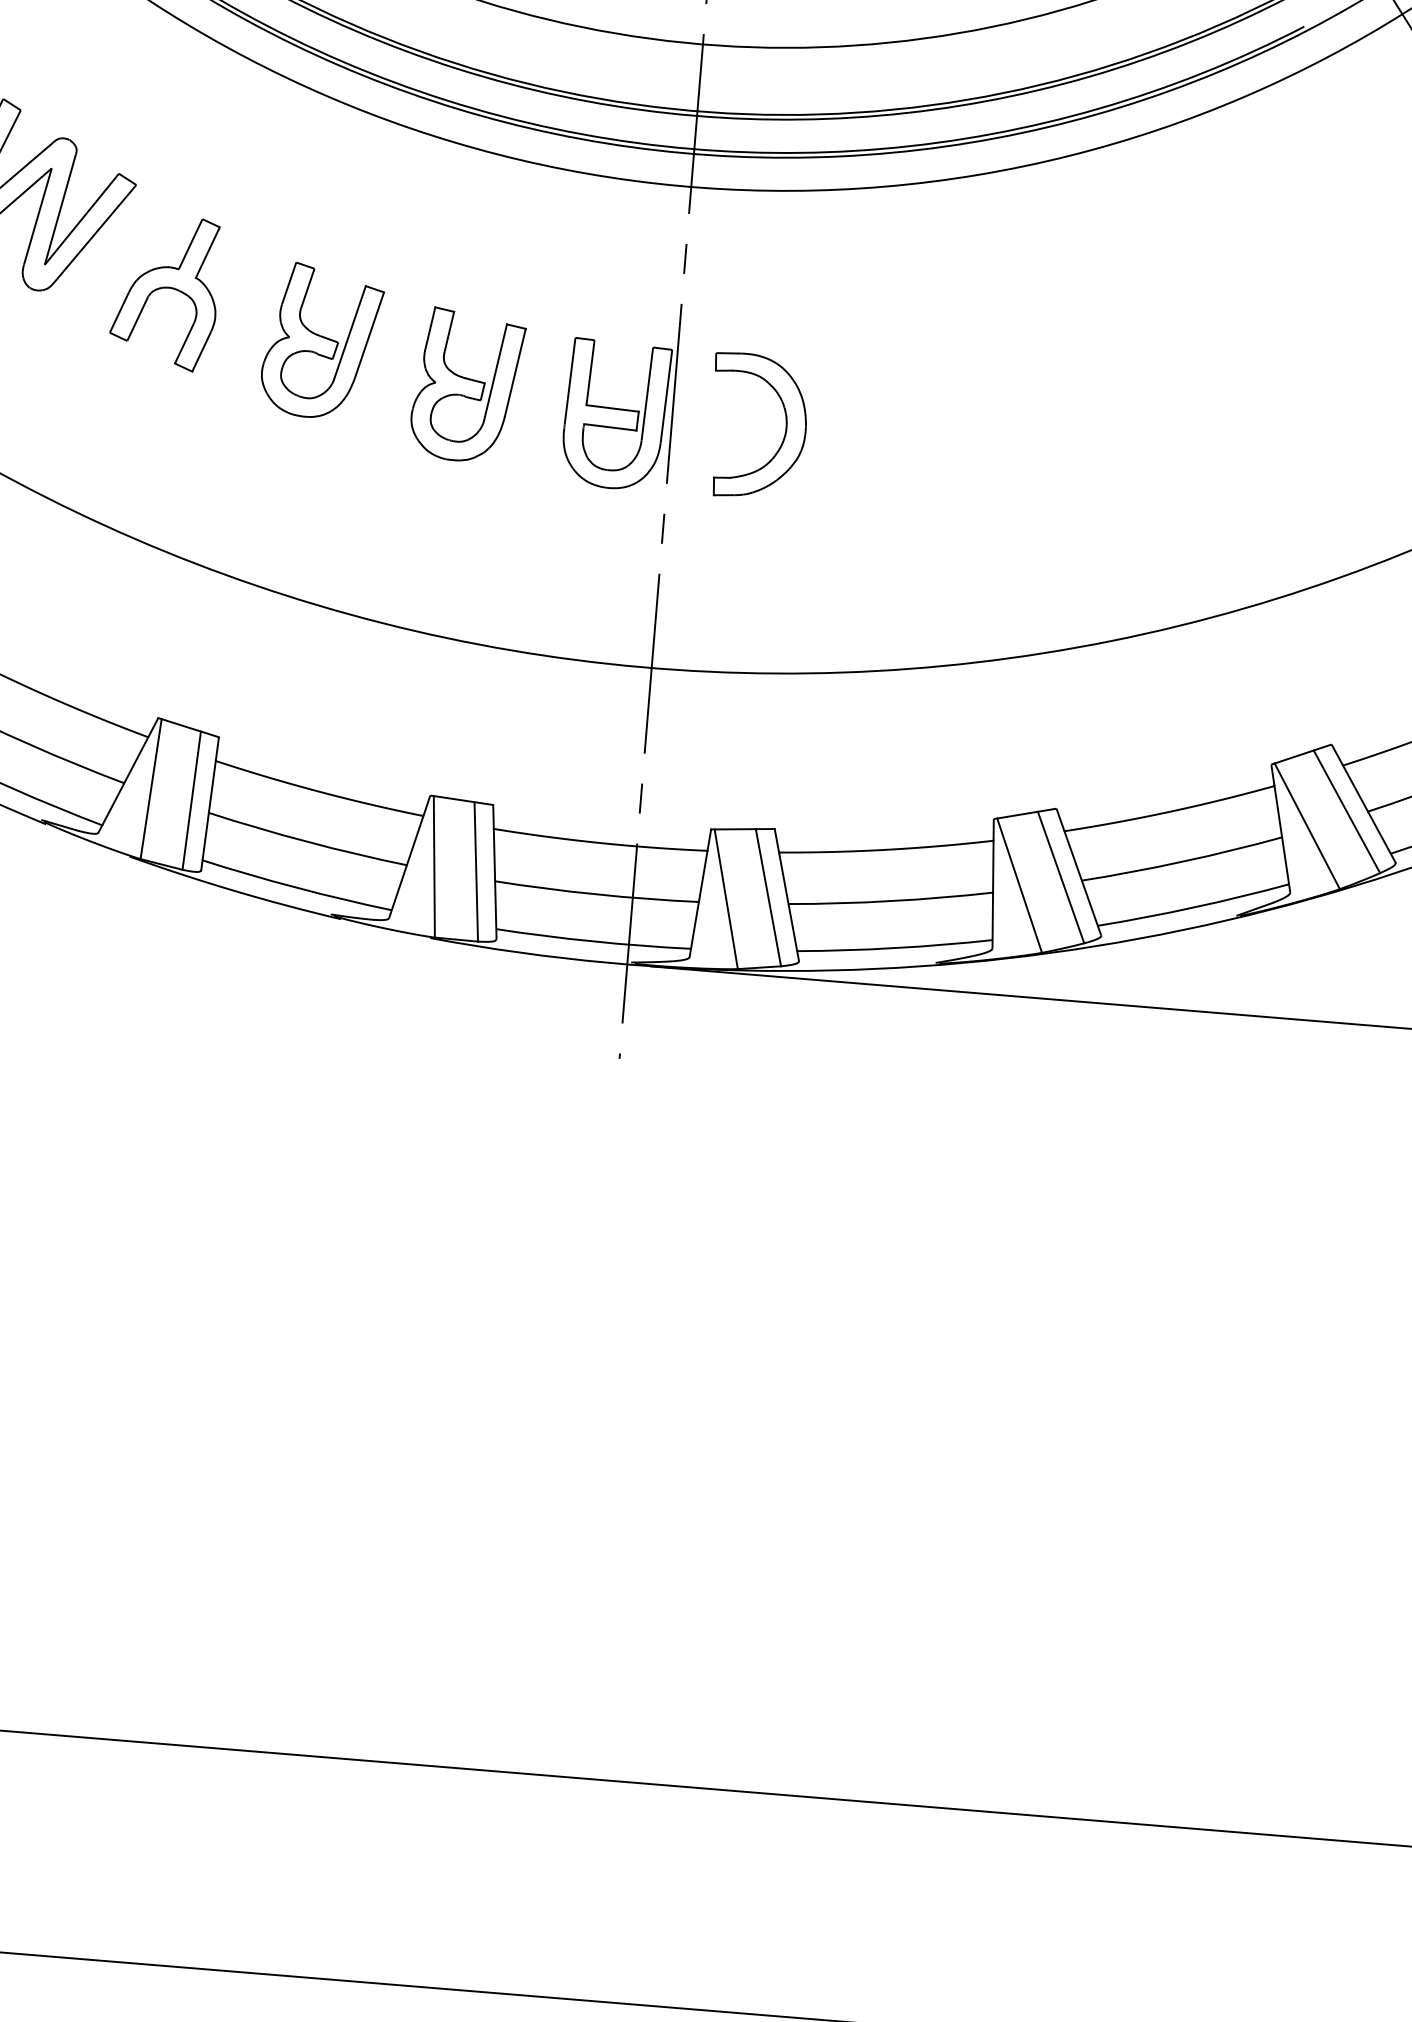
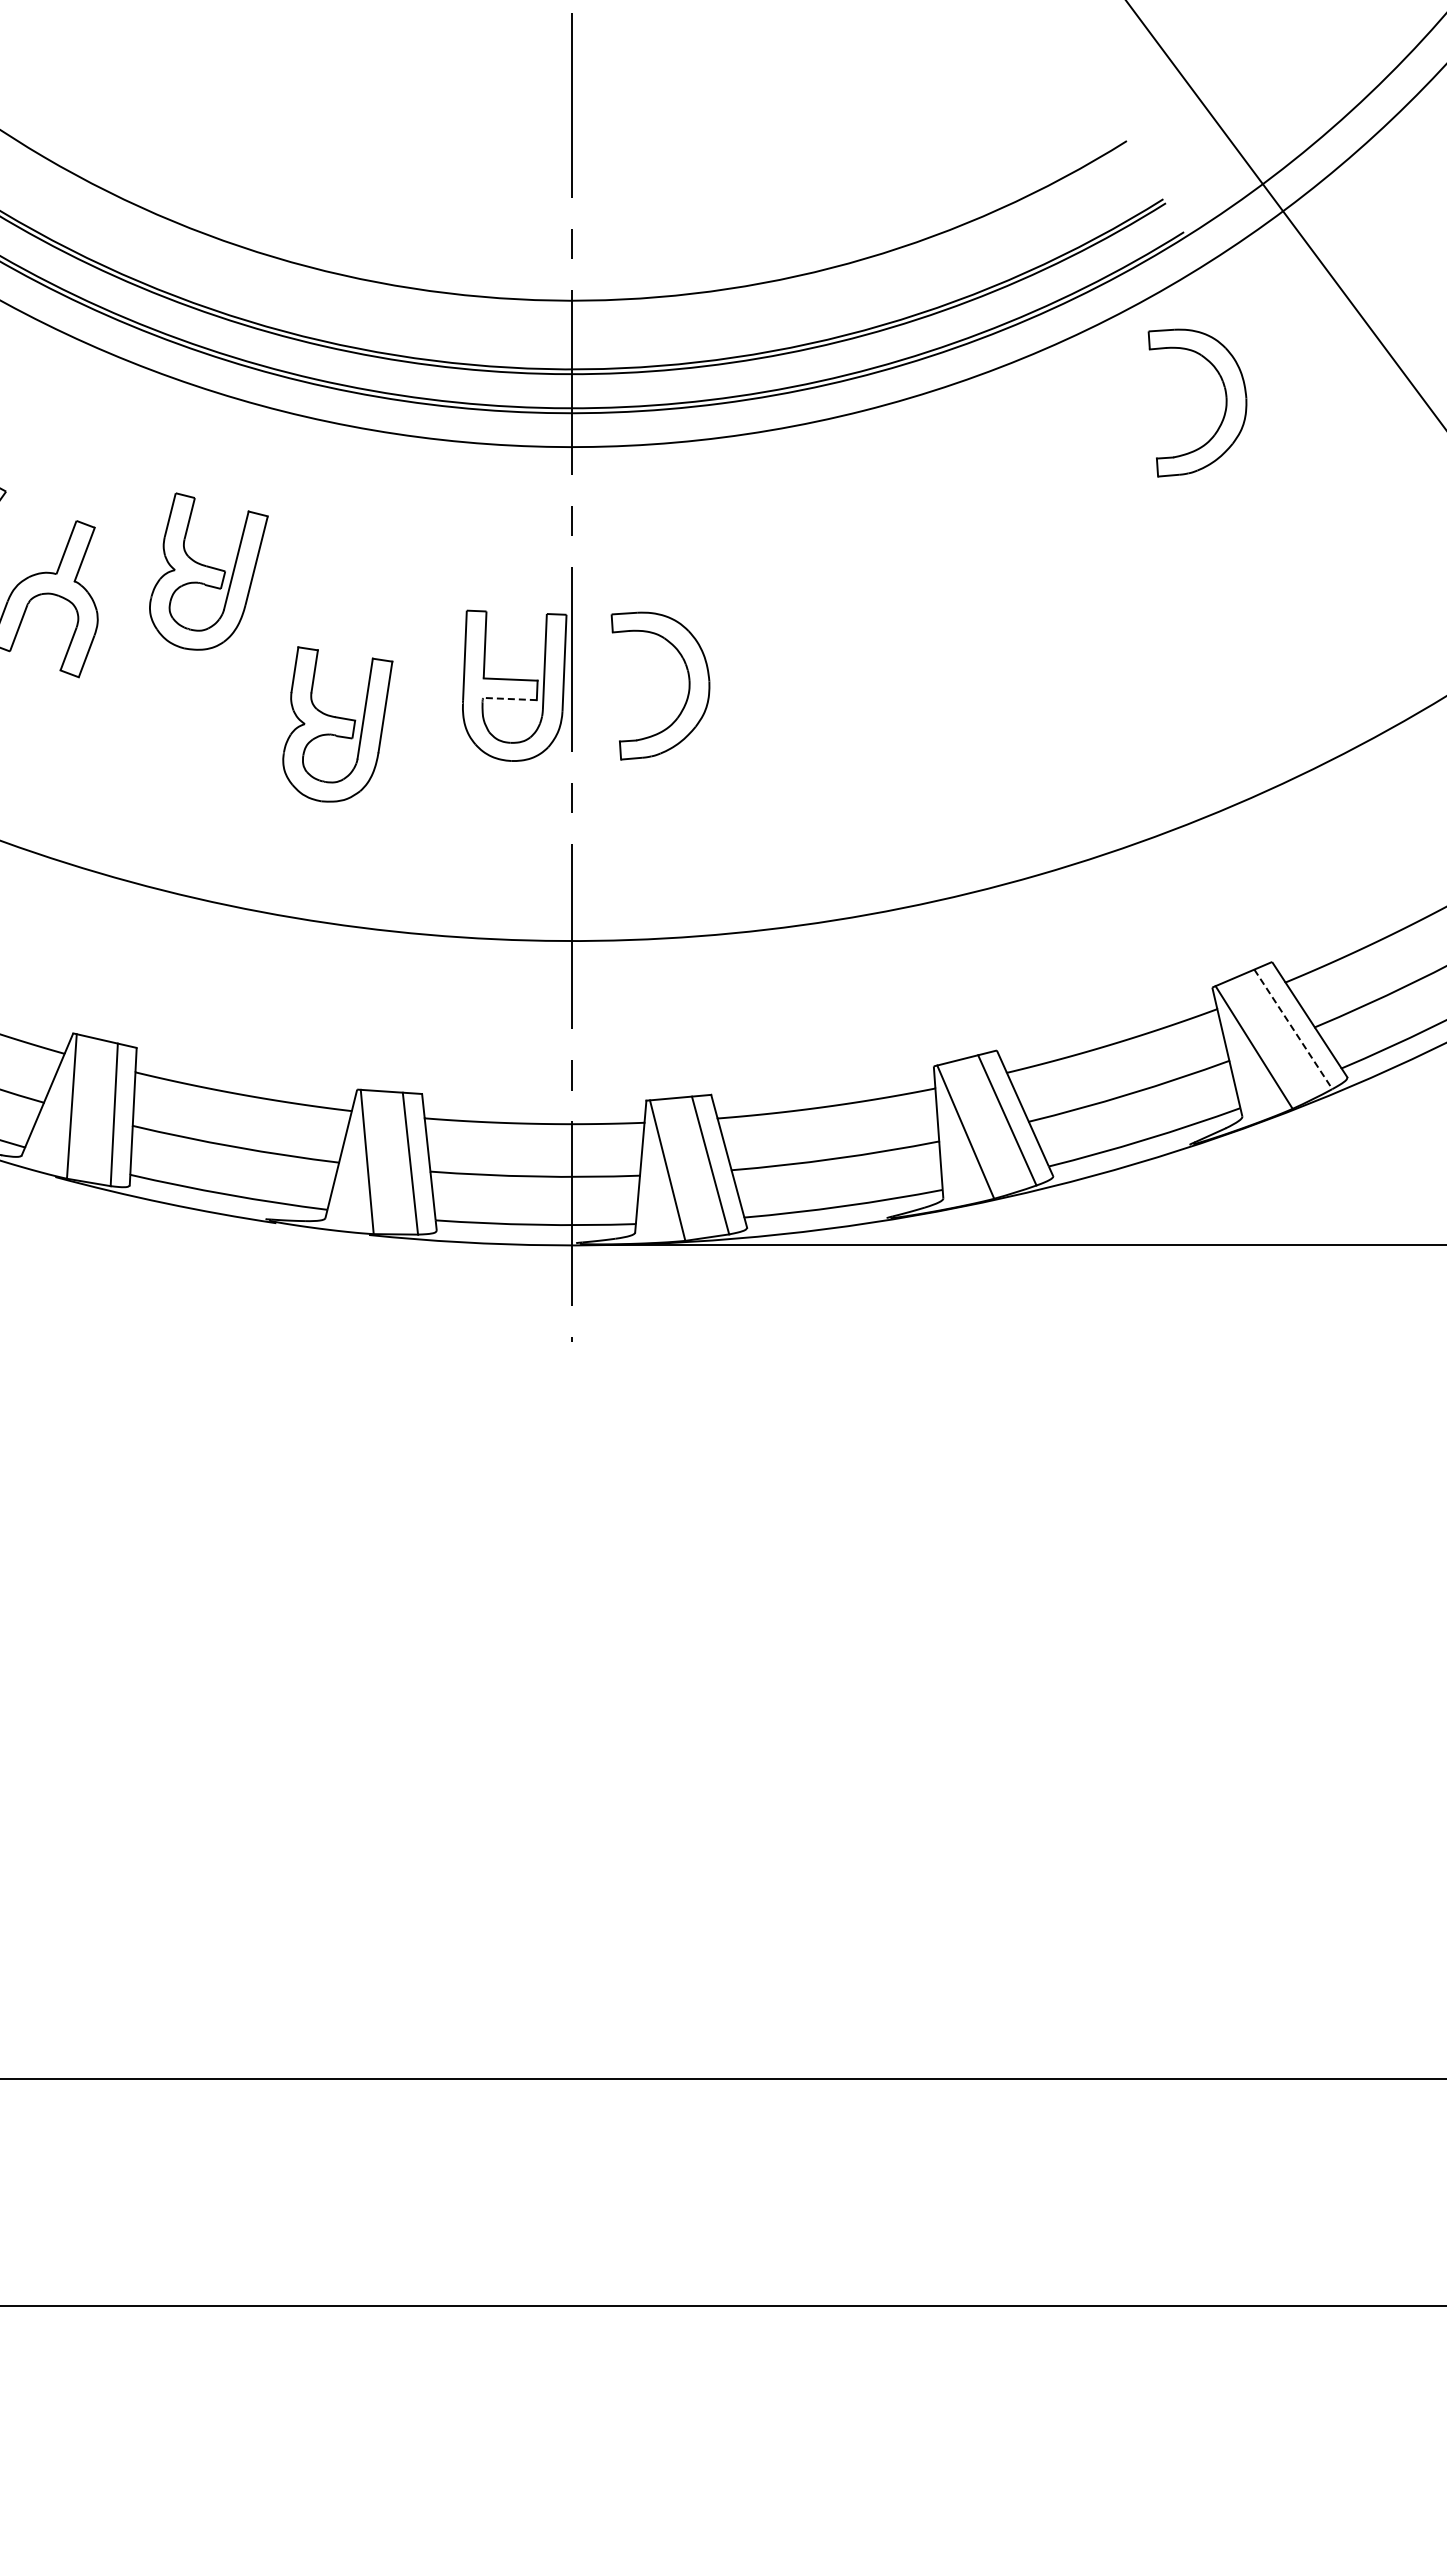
part: (1331, 195) -> (1225, 402), added
part: (321, 341) -> (208, 571), moved
part: (467, 385) -> (337, 724), moved
line: (609, 427) -> (509, 699), solid -> dashed
line: (1347, 811) -> (1293, 1029), solid -> dashed

